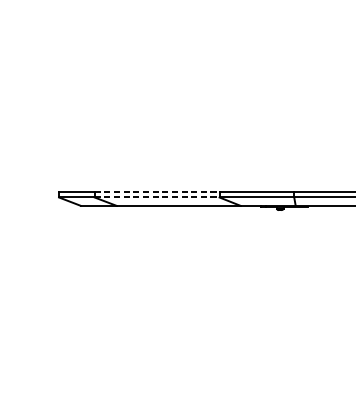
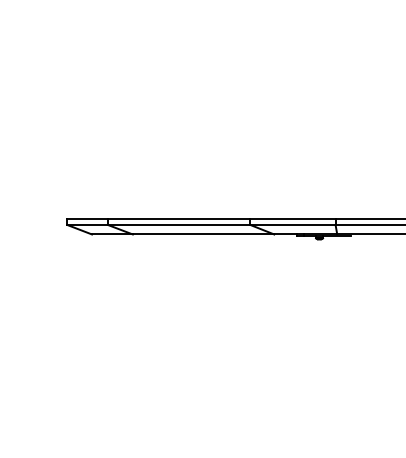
line: (157, 191) -> (179, 218), dashed -> solid
line: (157, 197) -> (179, 225), dashed -> solid

